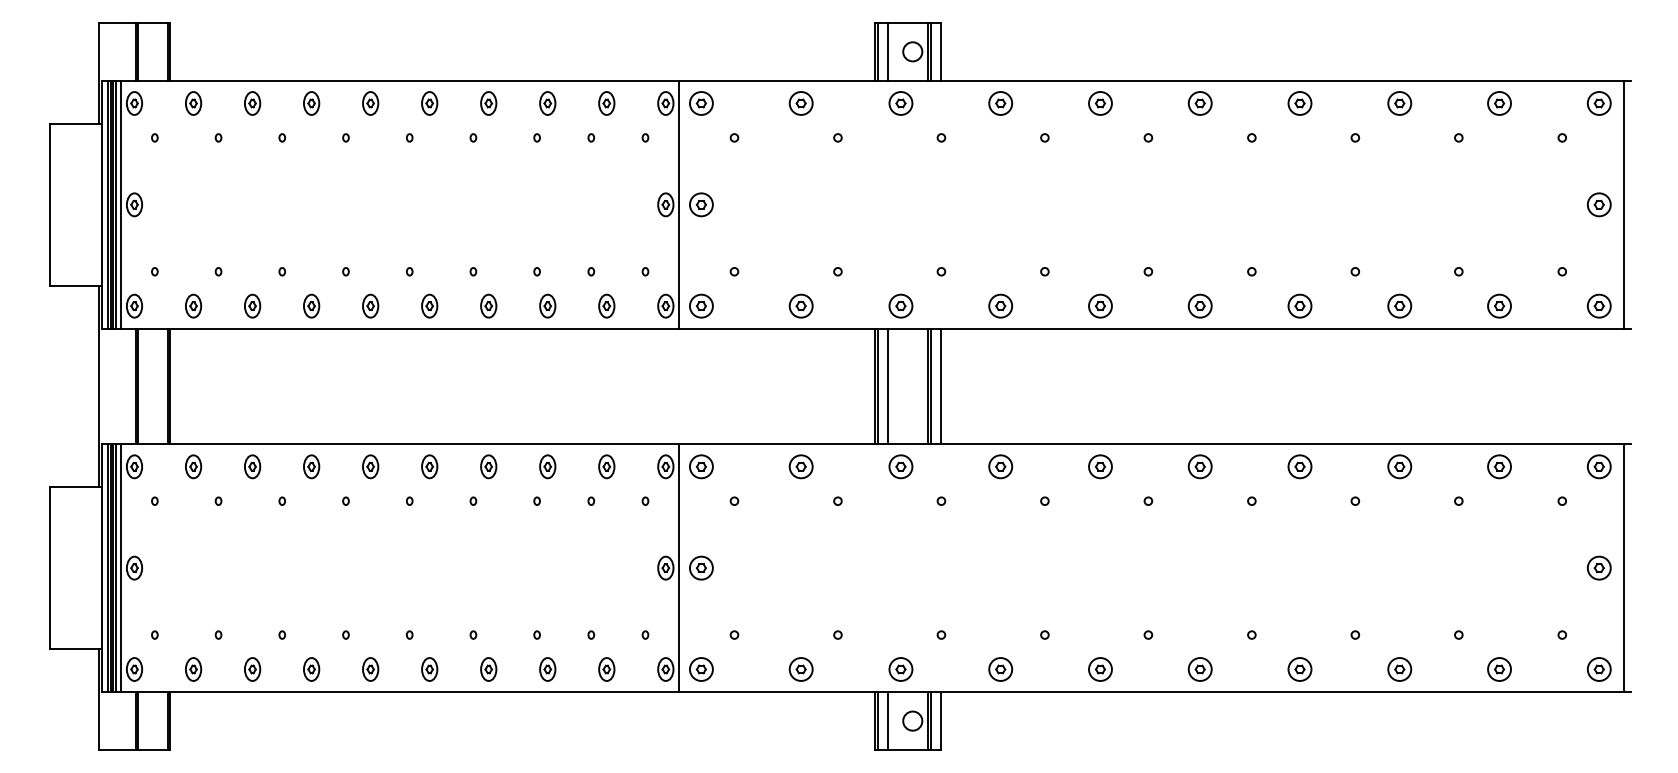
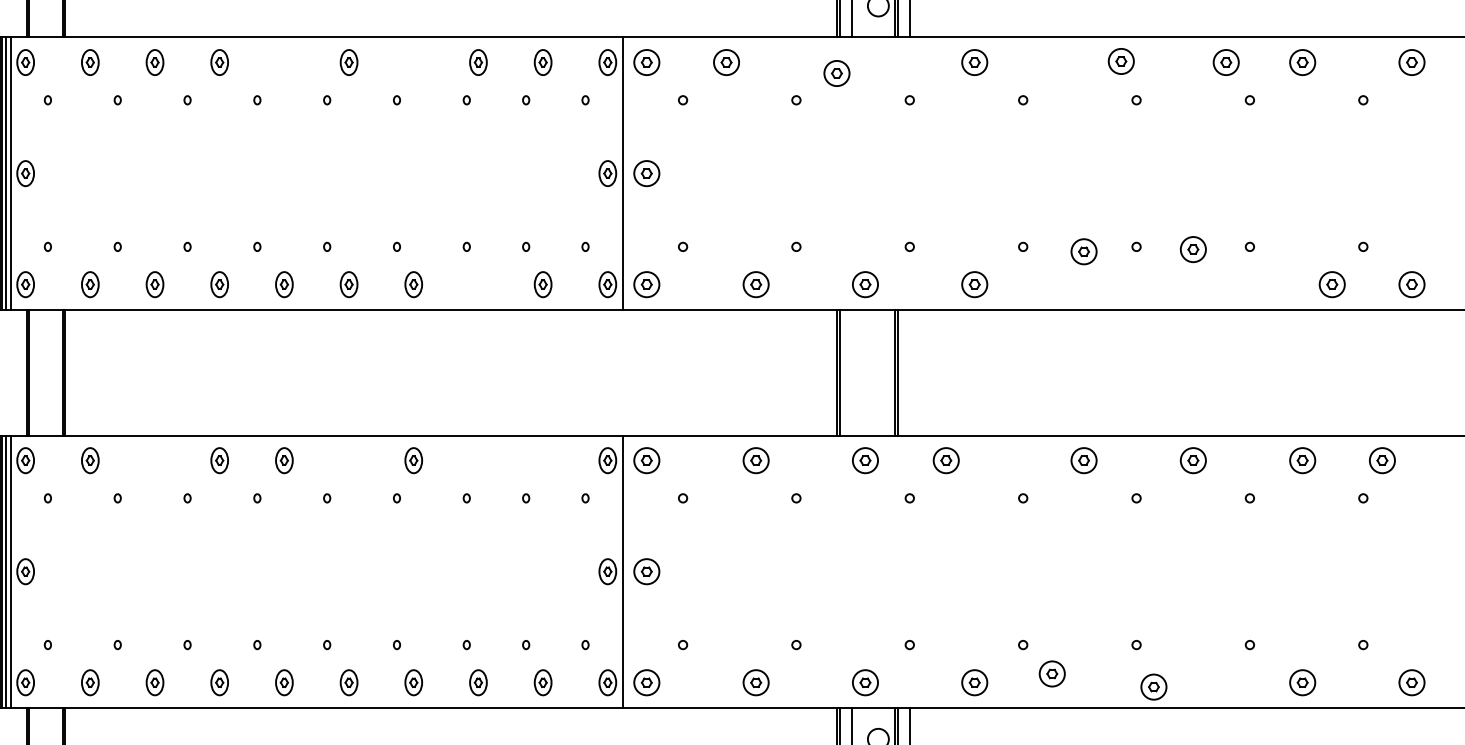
part: (370, 103) -> (284, 62), removed
part: (488, 103) -> (413, 62), removed
part: (800, 103) -> (725, 62), moved
part: (900, 103) -> (836, 73), moved
part: (1100, 103) -> (1121, 61), moved
part: (1199, 103) -> (1225, 62), moved
part: (547, 305) -> (478, 283), removed
part: (1100, 305) -> (1084, 251), moved
part: (1199, 305) -> (1192, 248), moved
part: (1299, 305) -> (1331, 283), moved
line: (888, 386) -> (851, 372), removed
line: (941, 386) -> (909, 372), removed
part: (252, 466) -> (154, 460), removed
part: (429, 466) -> (348, 460), removed
part: (547, 466) -> (478, 460), removed
part: (606, 466) -> (542, 460), removed
part: (1000, 466) -> (946, 460), moved
part: (1399, 466) -> (1382, 460), moved
part: (1100, 669) -> (1052, 673), moved
part: (1199, 669) -> (1153, 687), moved

